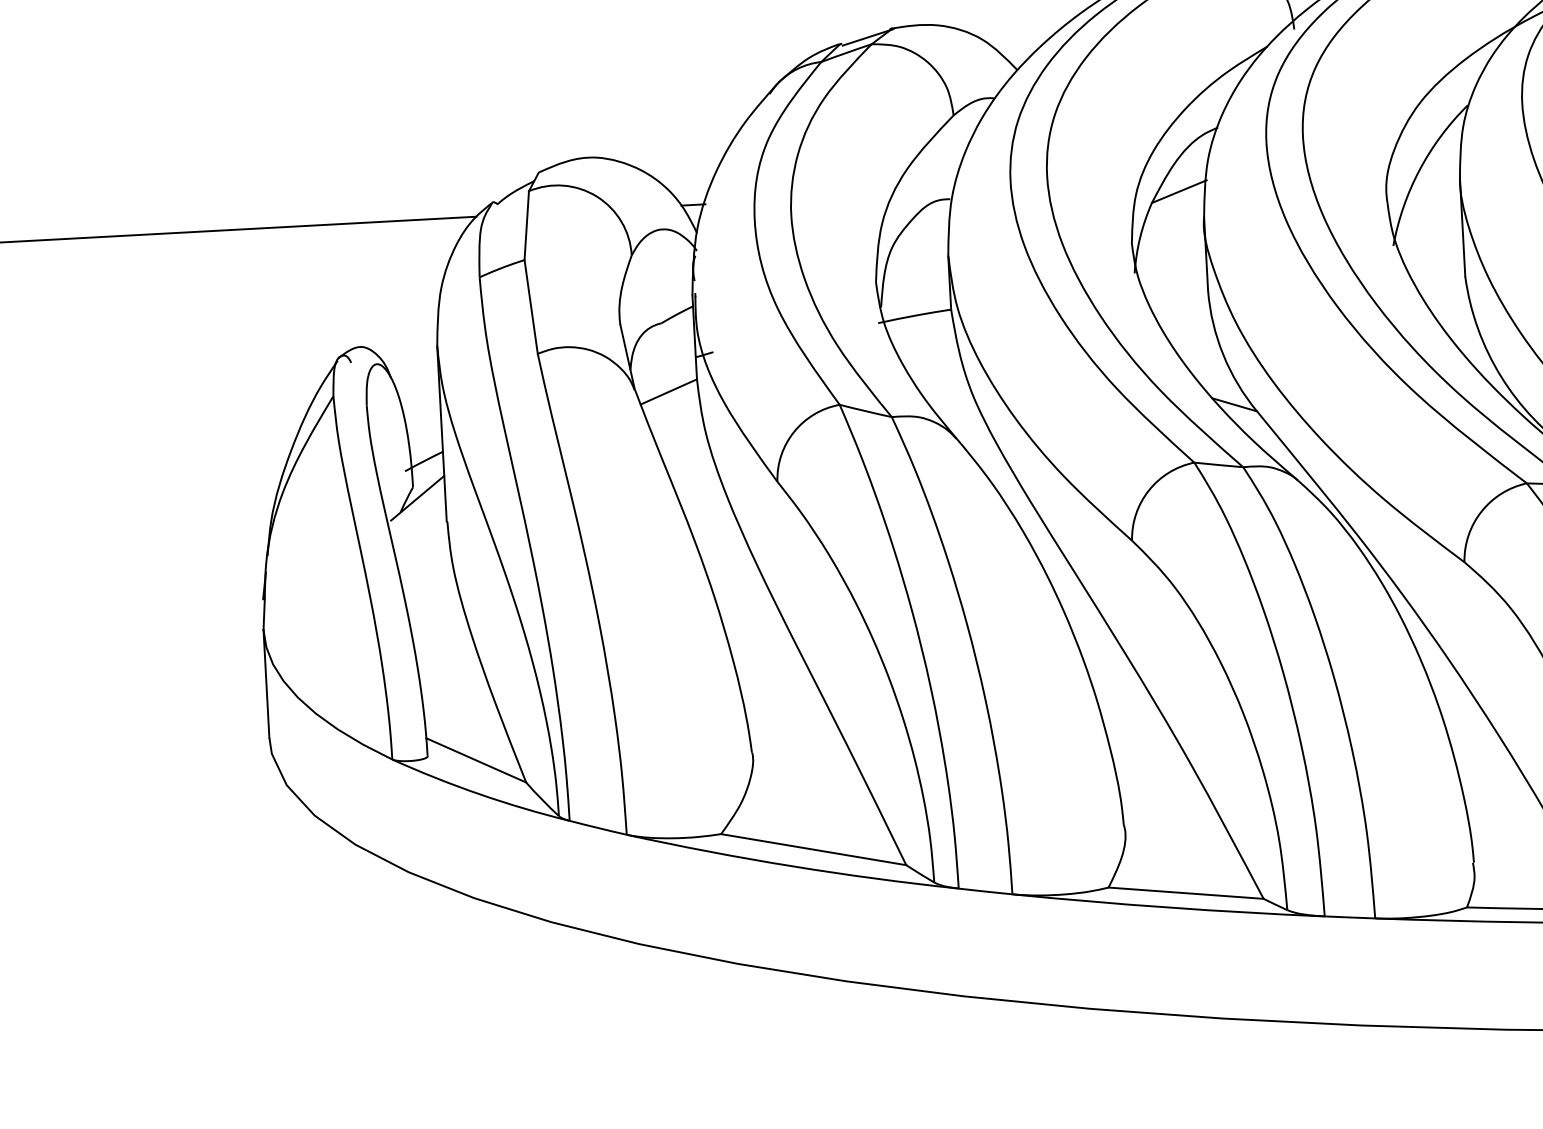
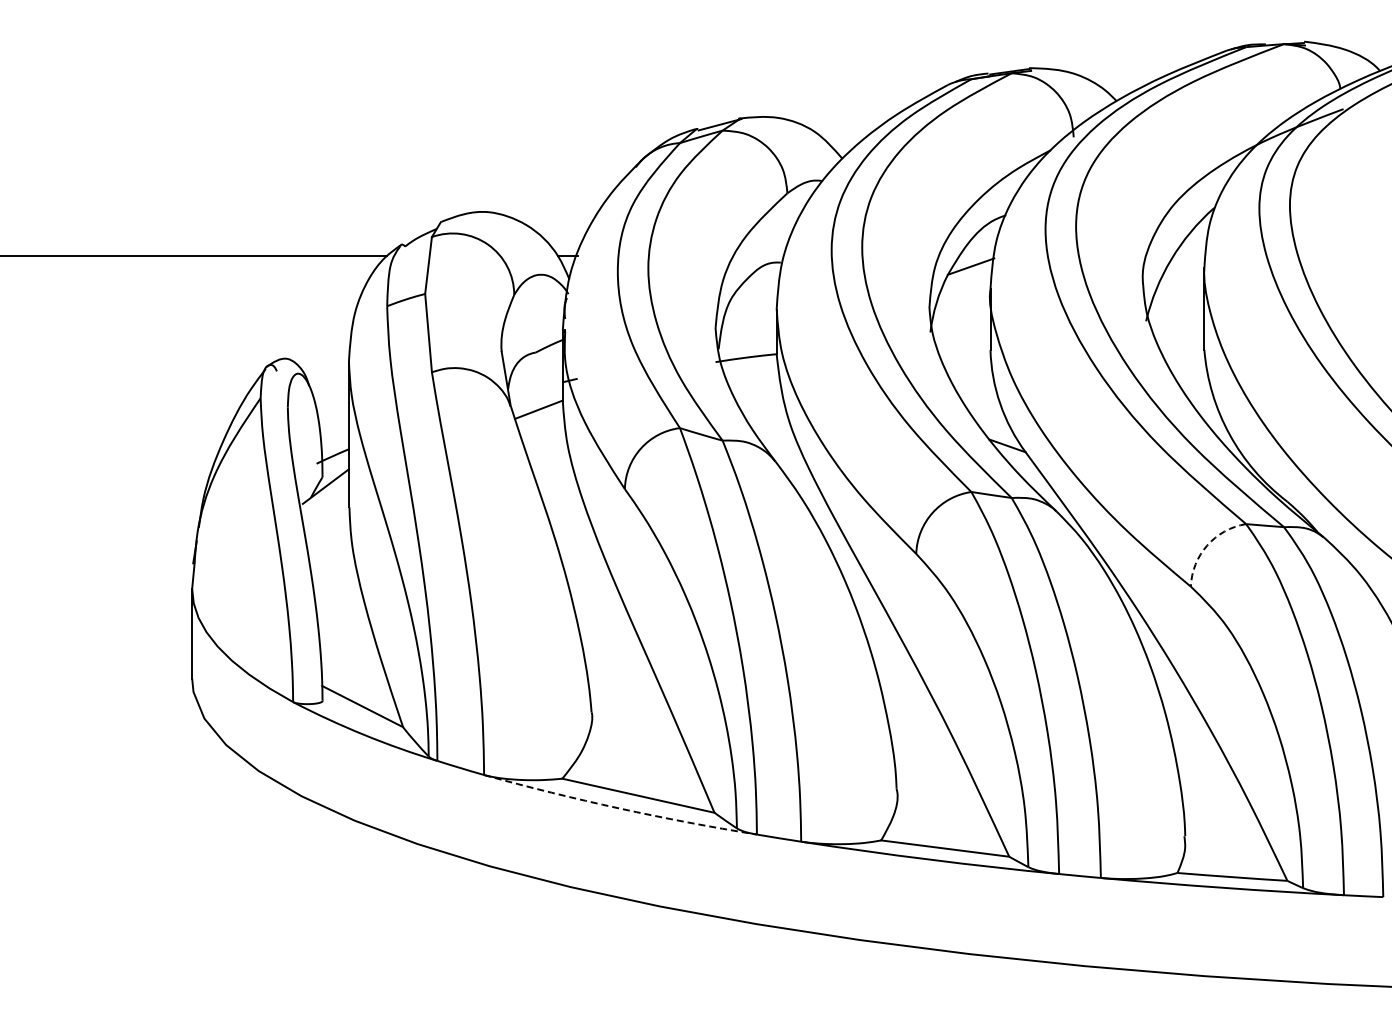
arc: (1481, 511) -> (1207, 545), solid -> dashed
arc: (791, 866) -> (619, 808), solid -> dashed

